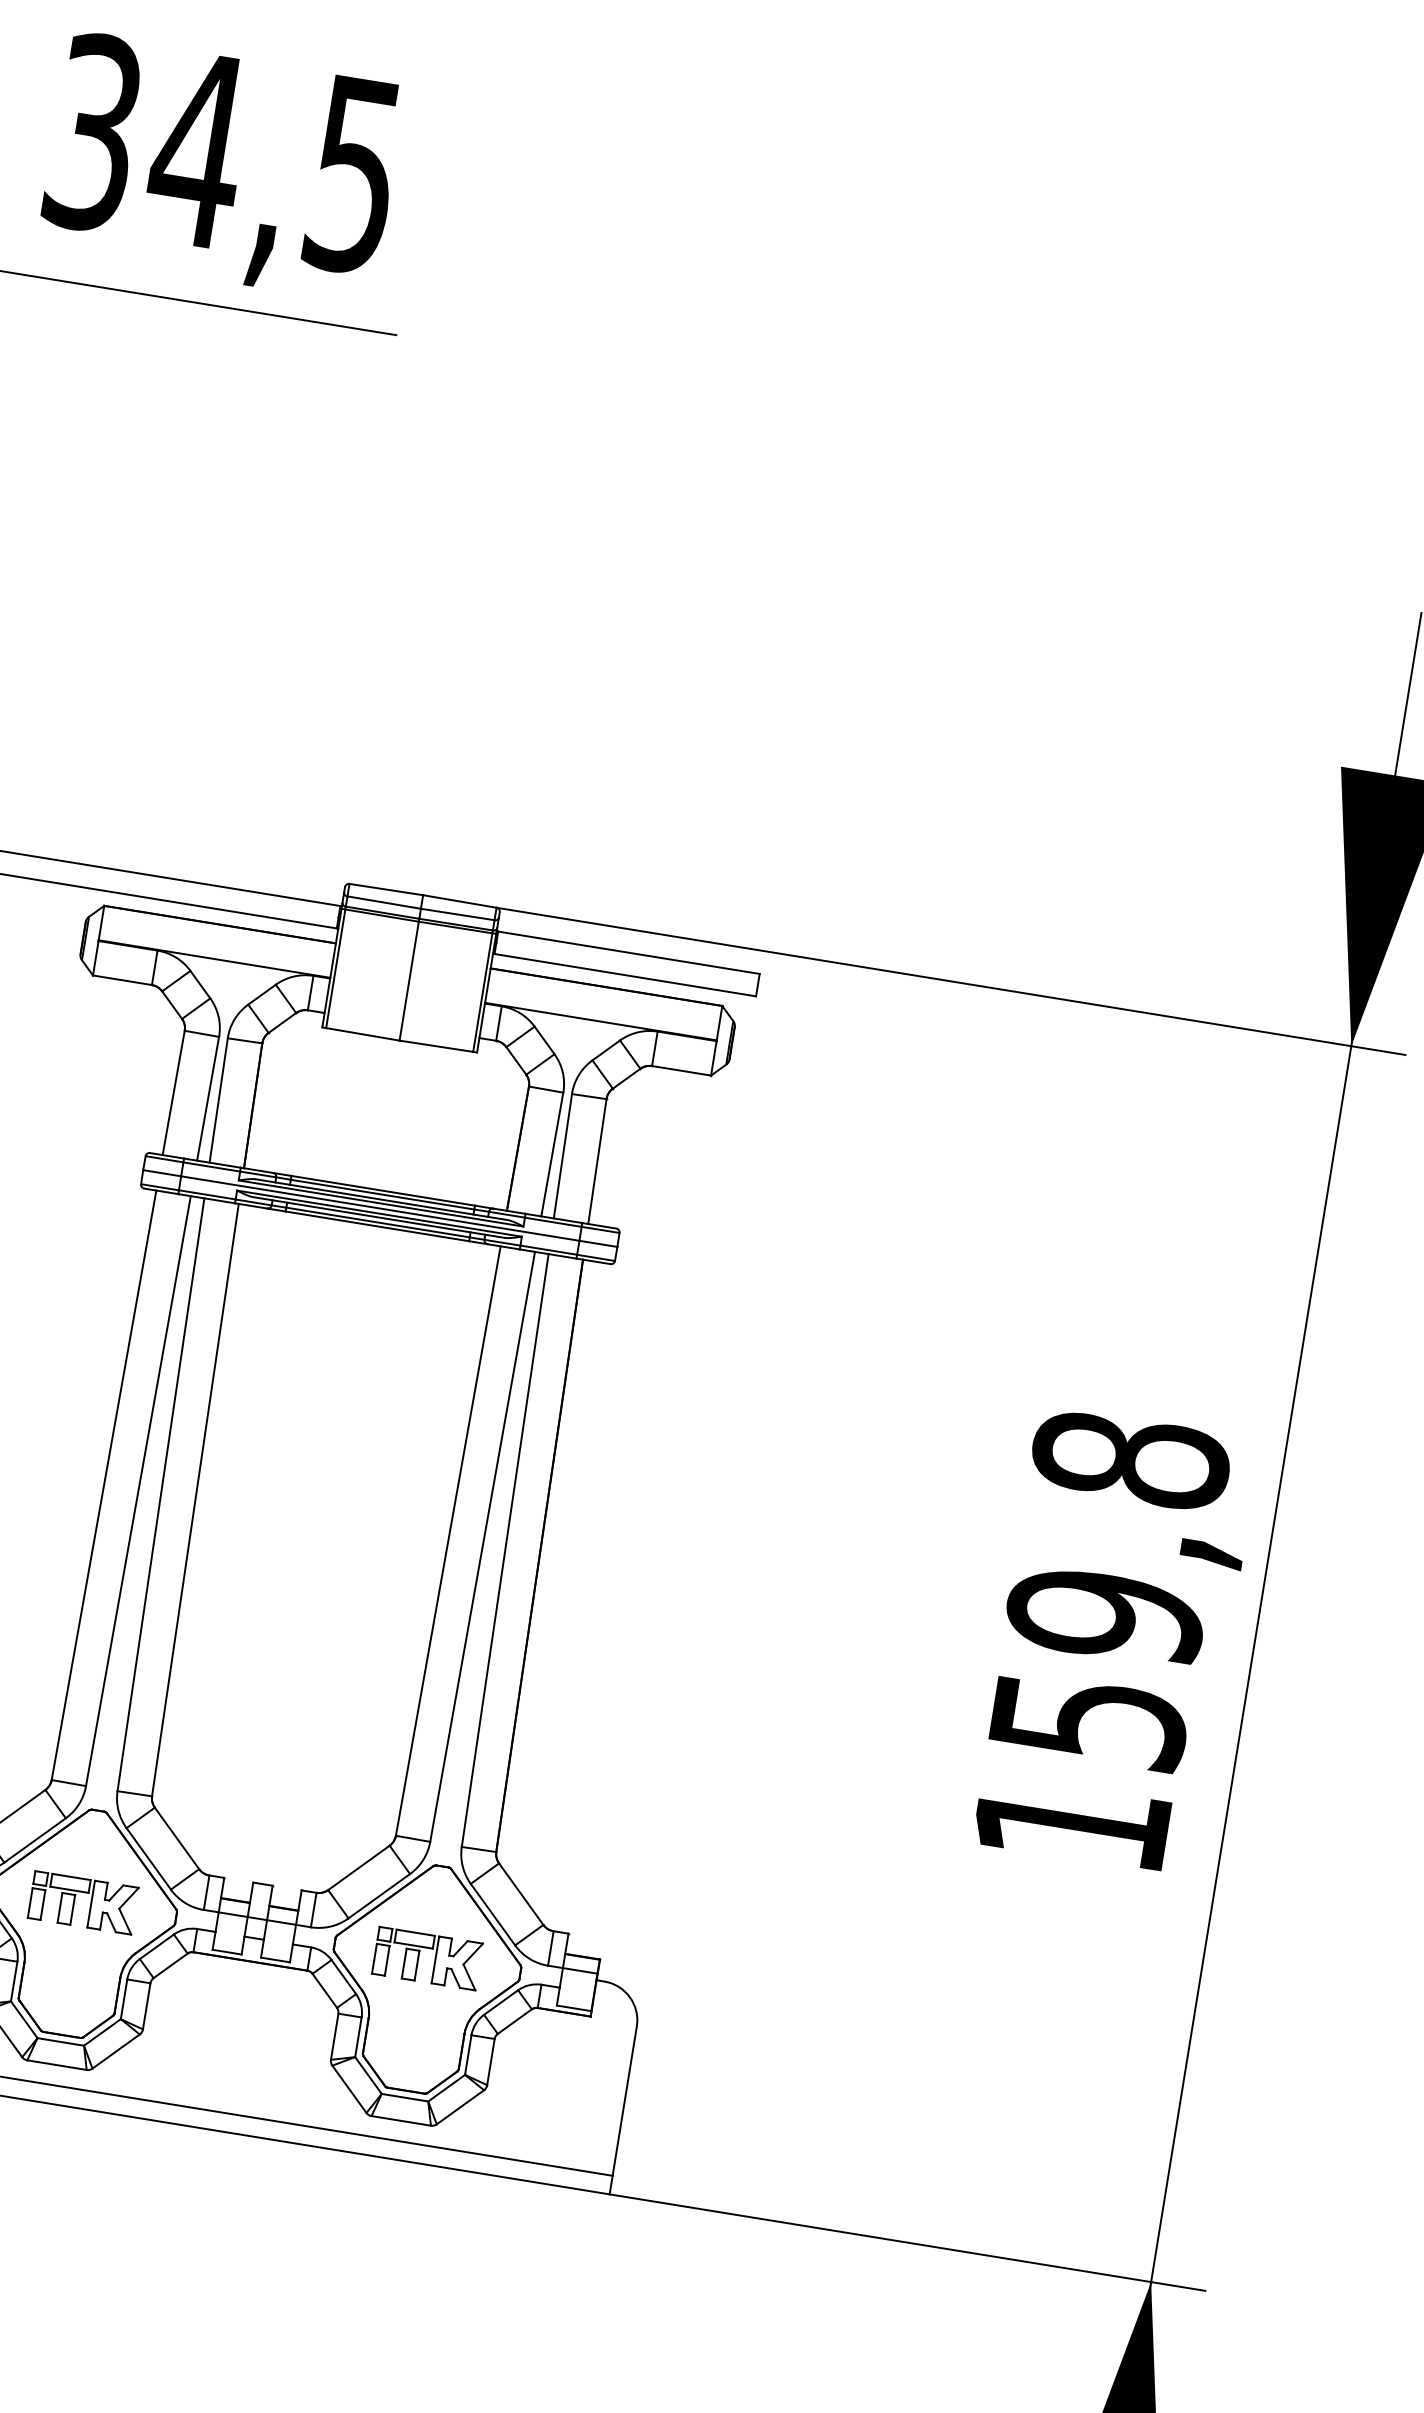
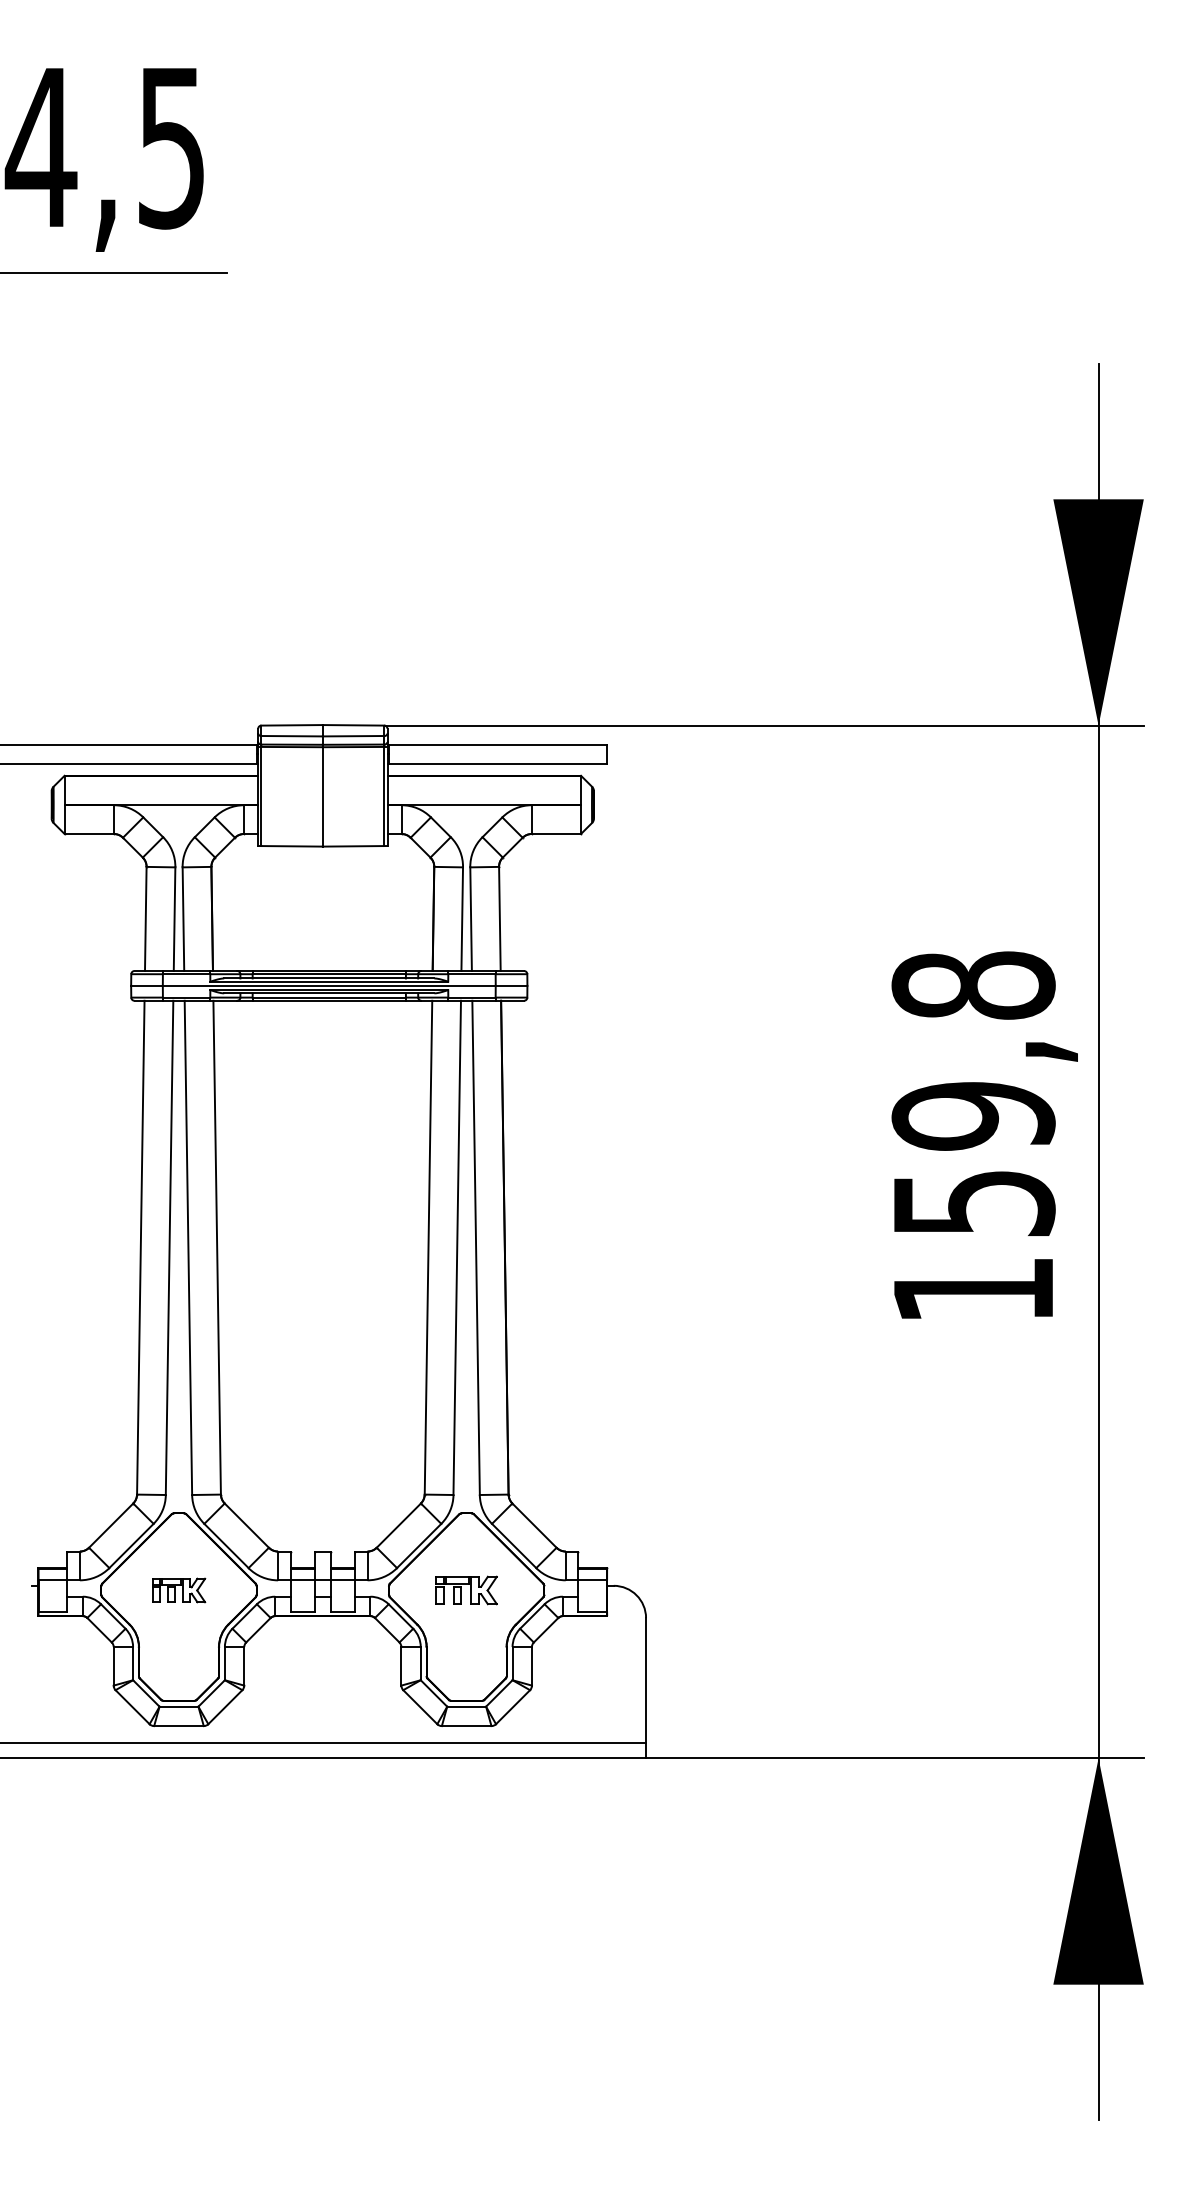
text: (1114, 1640) -> (984, 1134), moved
part: (83, 1903) -> (179, 1590), size x0.6
part: (427, 1958) -> (466, 1590), size x0.7

